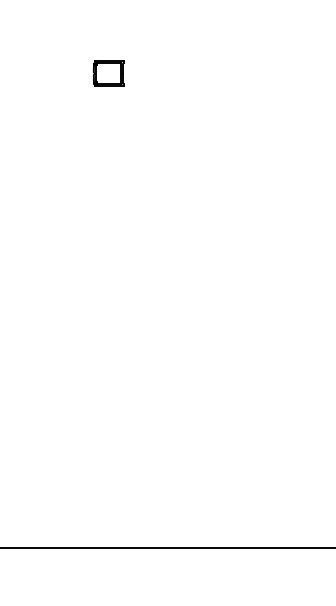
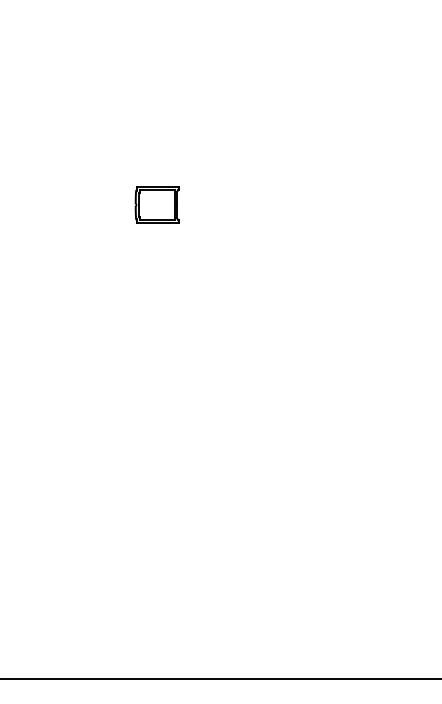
part: (108, 73) -> (156, 204), size x1.43

